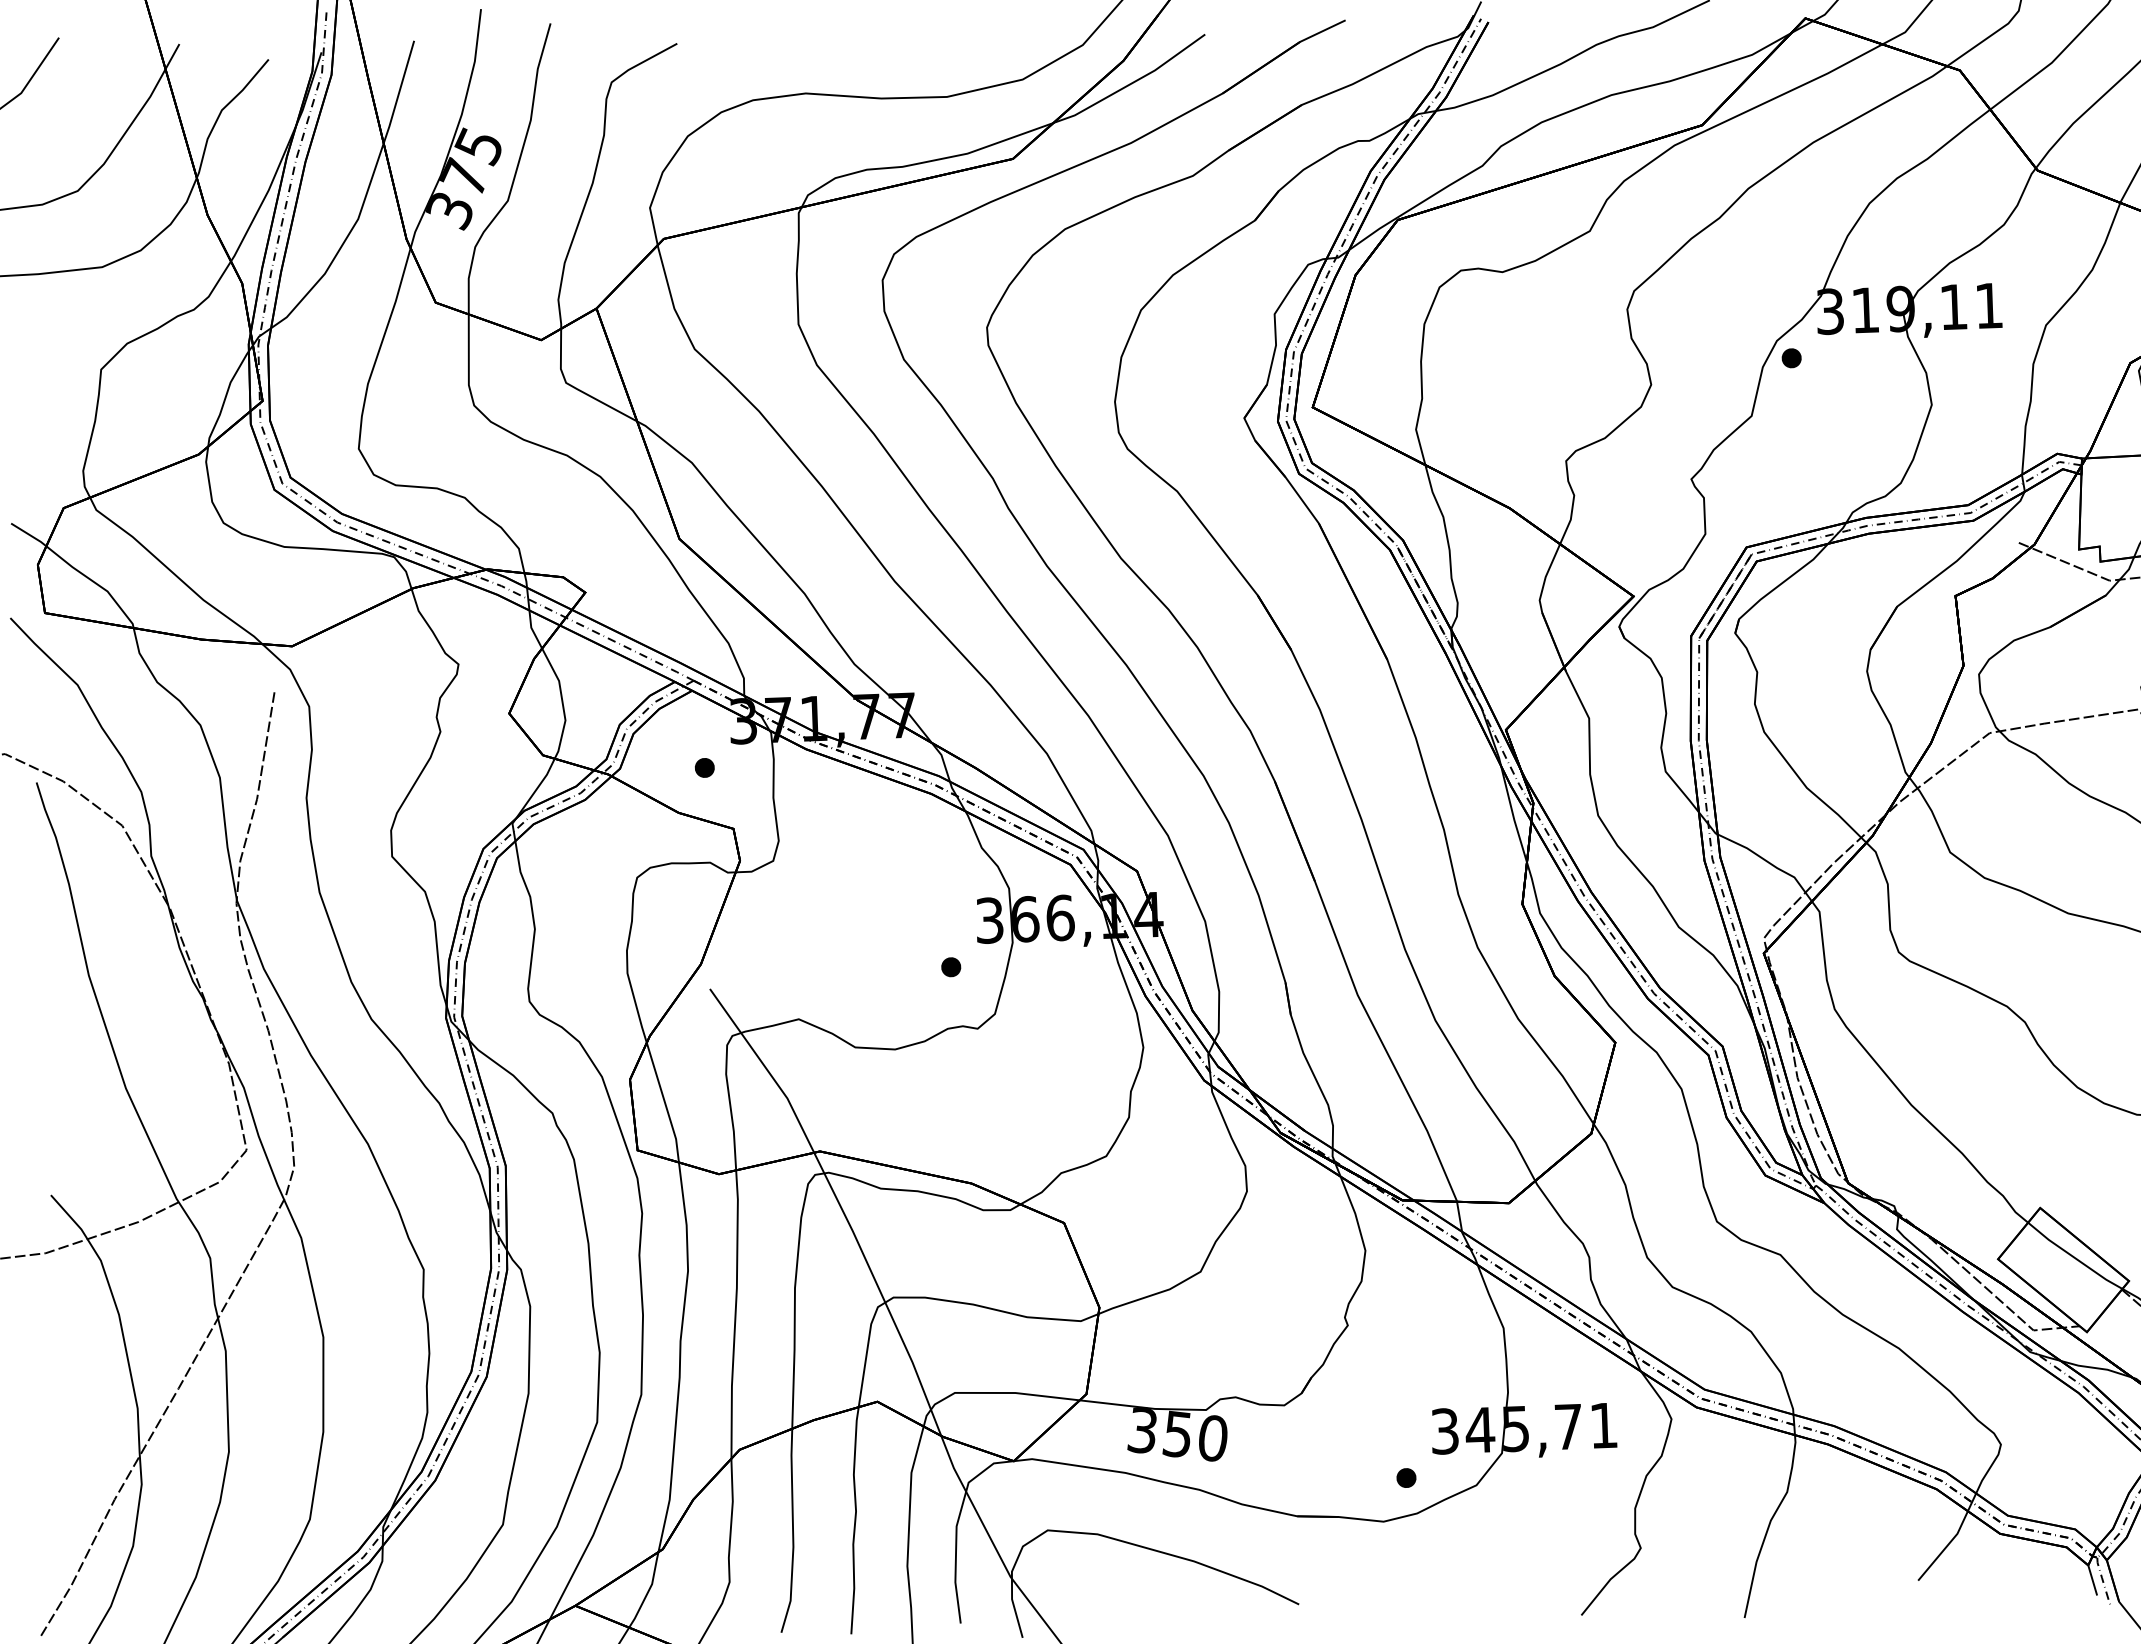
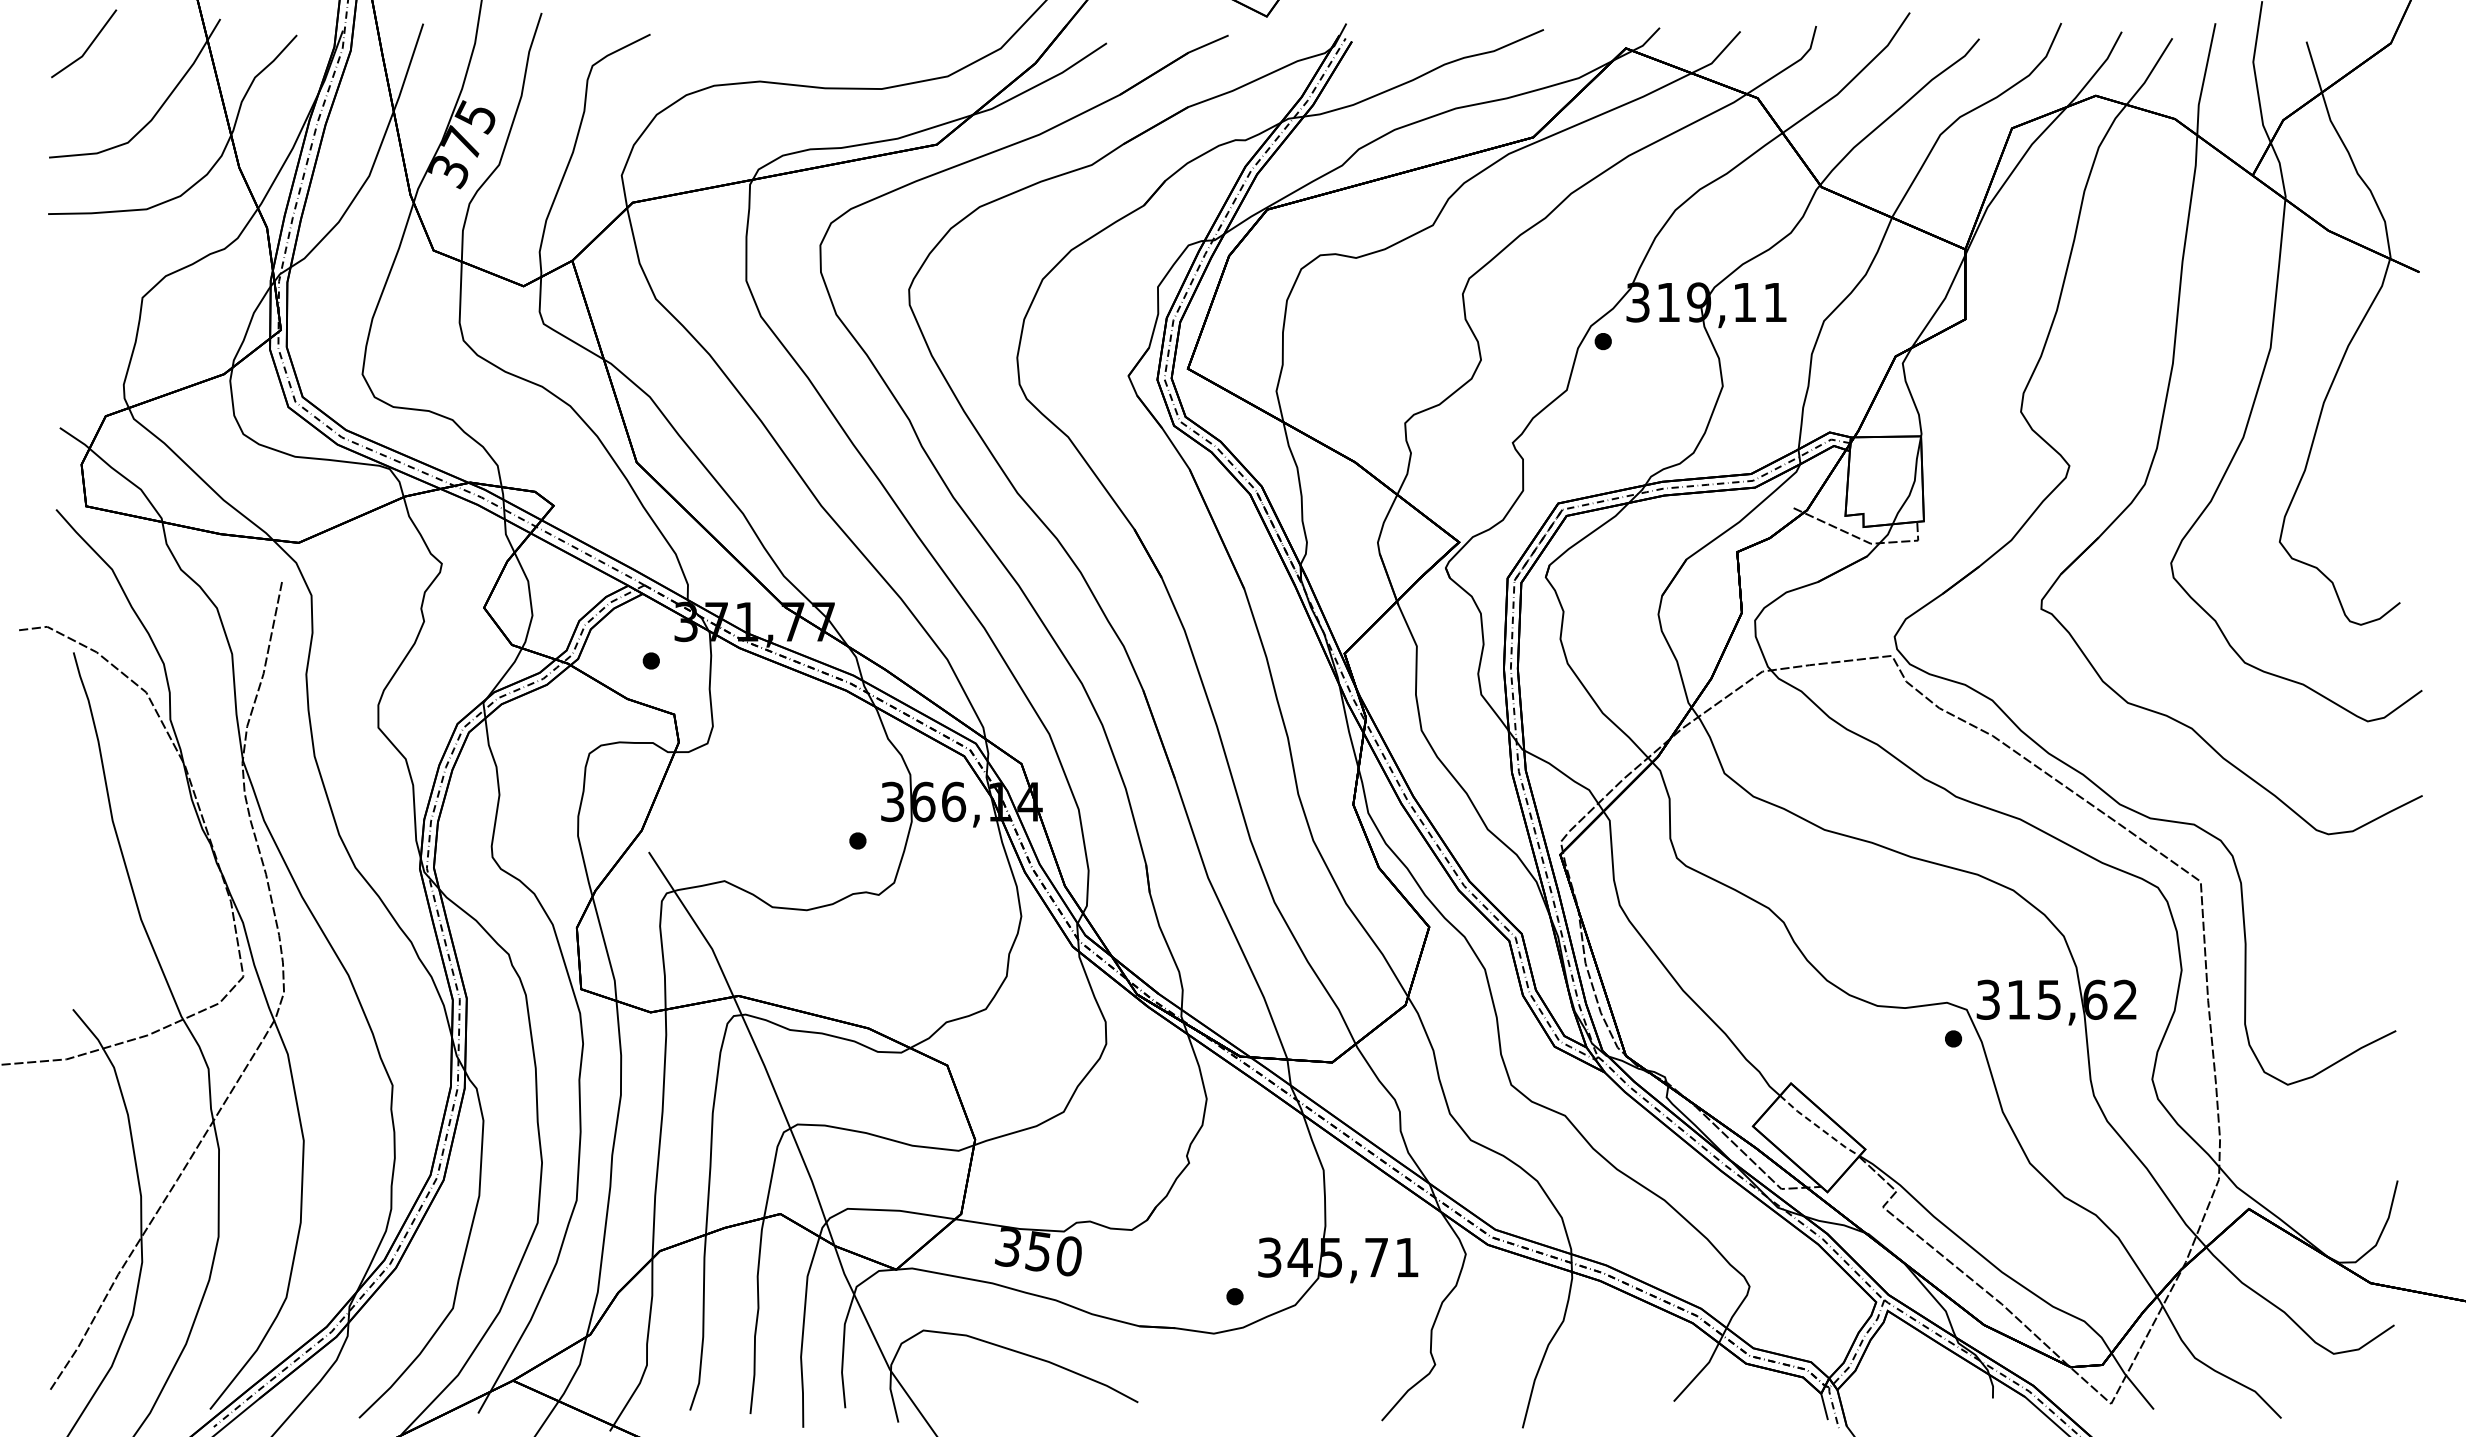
line: (2073, 1257) -> (1818, 1127), solid -> dashed

